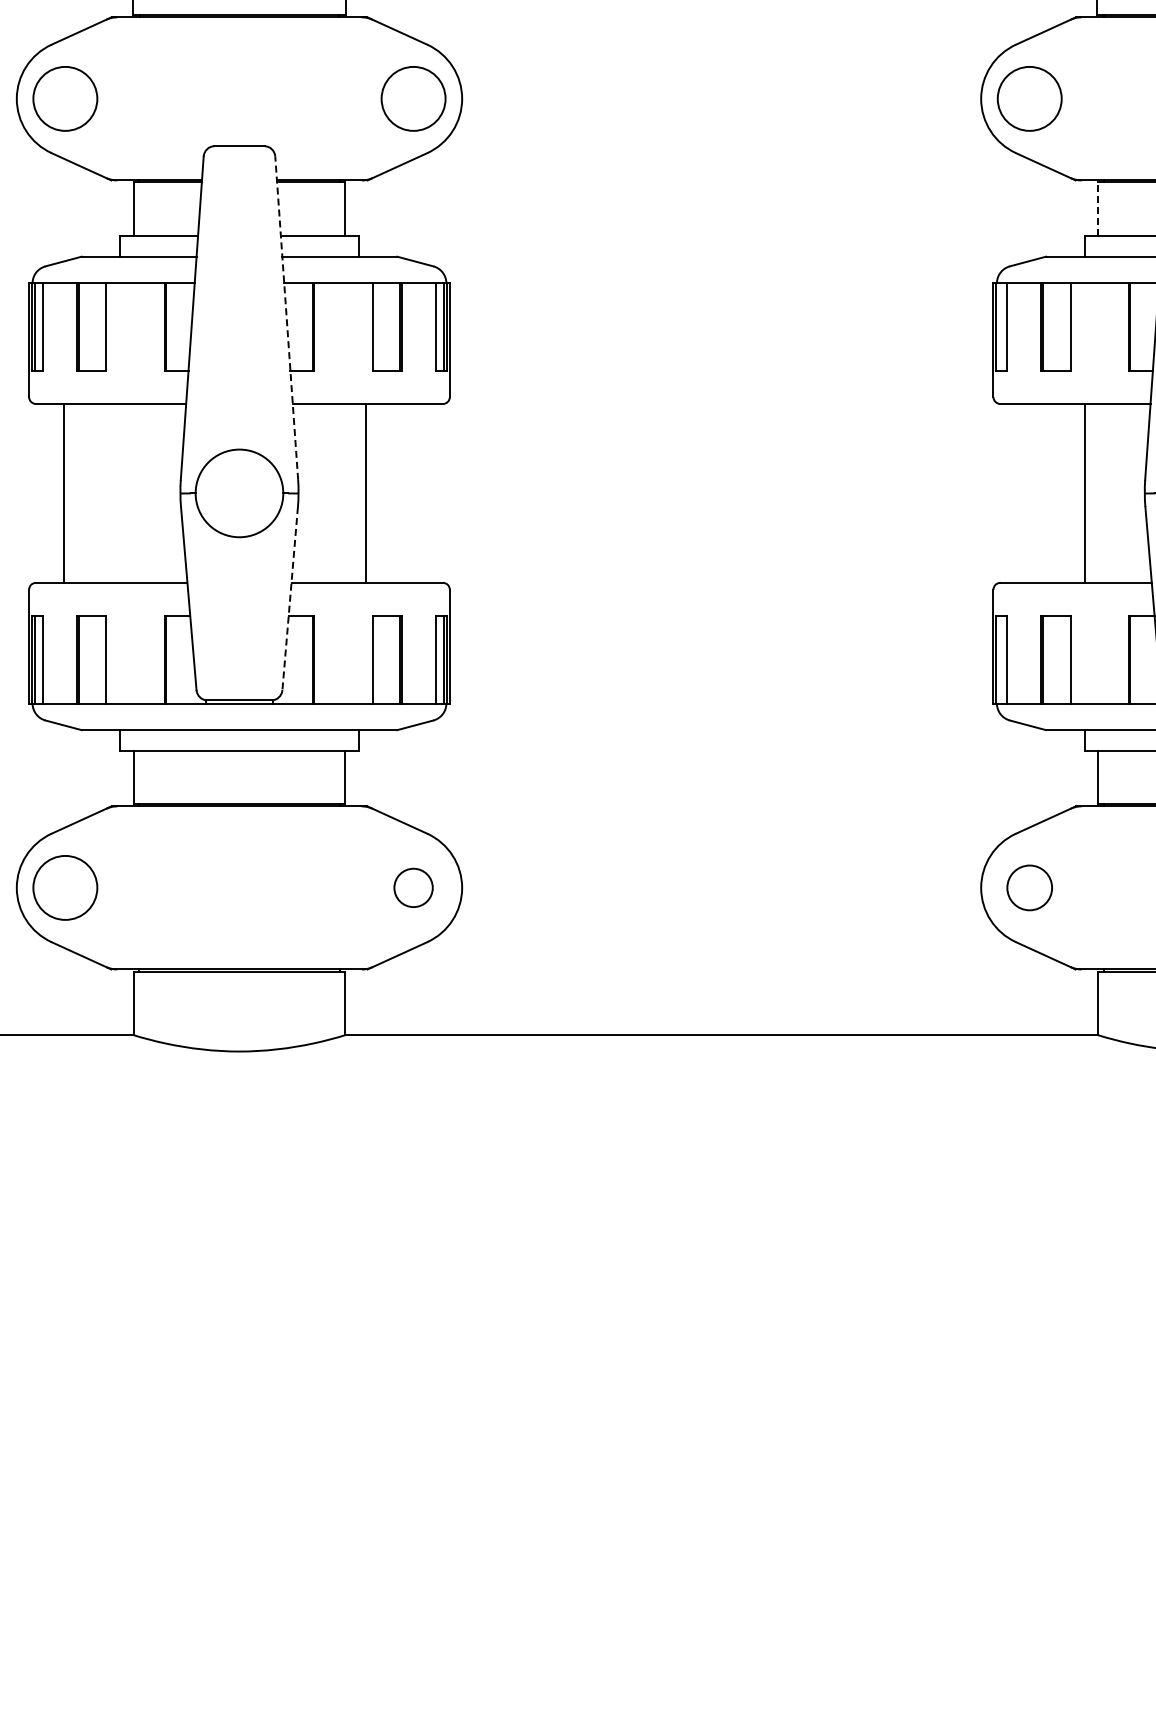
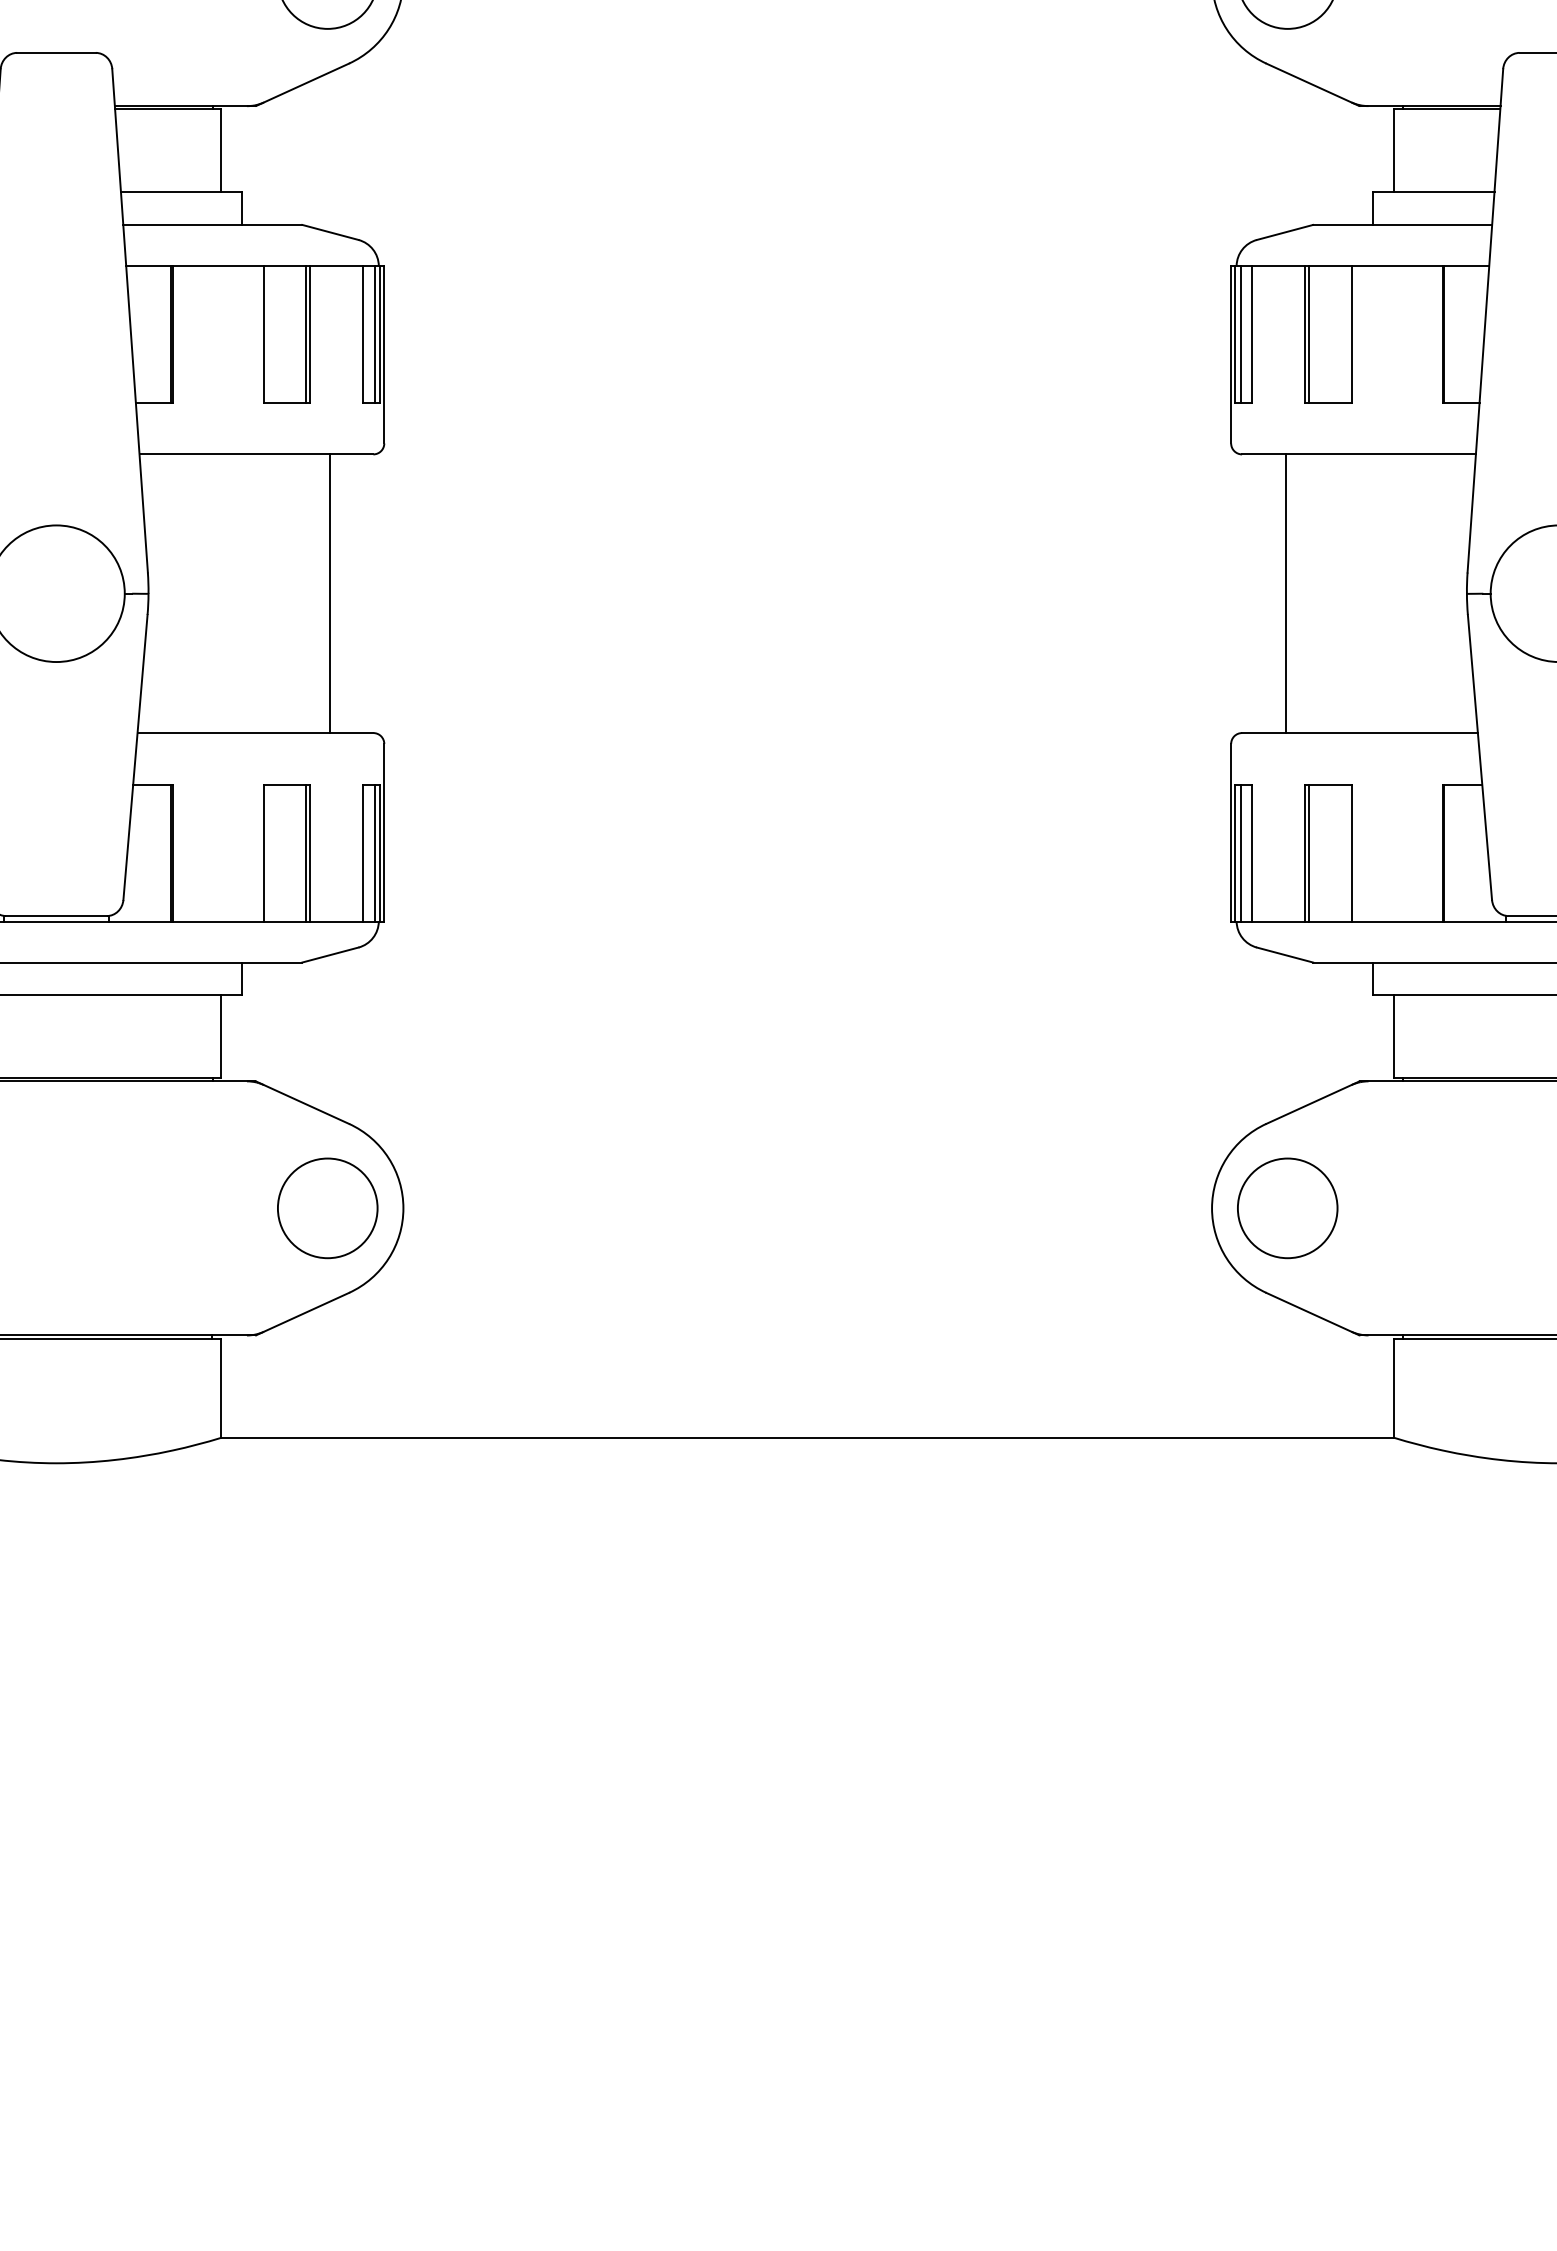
line: (1098, 209) -> (1394, 151), dashed -> solid
line: (286, 318) -> (129, 321), dashed -> solid
line: (999, 326) -> (1240, 333), added
line: (365, 493) -> (329, 593), moved
line: (1084, 493) -> (1285, 593), moved
line: (290, 598) -> (135, 757), dashed -> solid
line: (999, 659) -> (1240, 852), added
circle: (413, 887) -> (327, 1207), size x1.67
circle: (1029, 887) -> (1287, 1207), size x1.43

